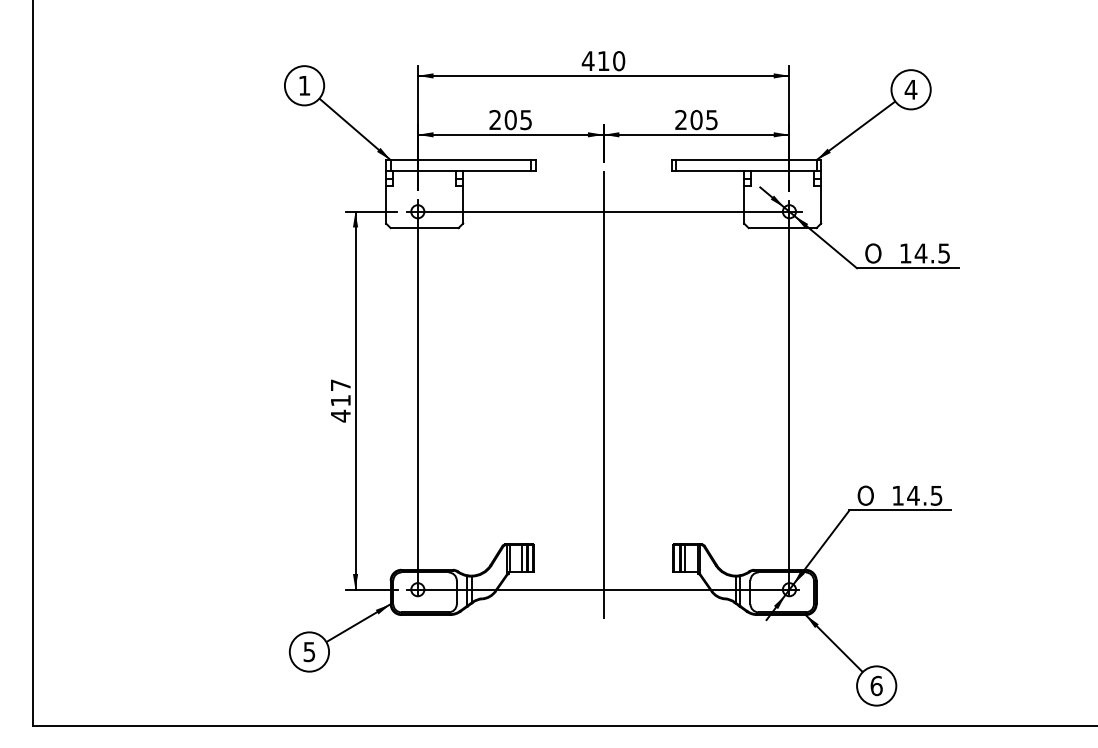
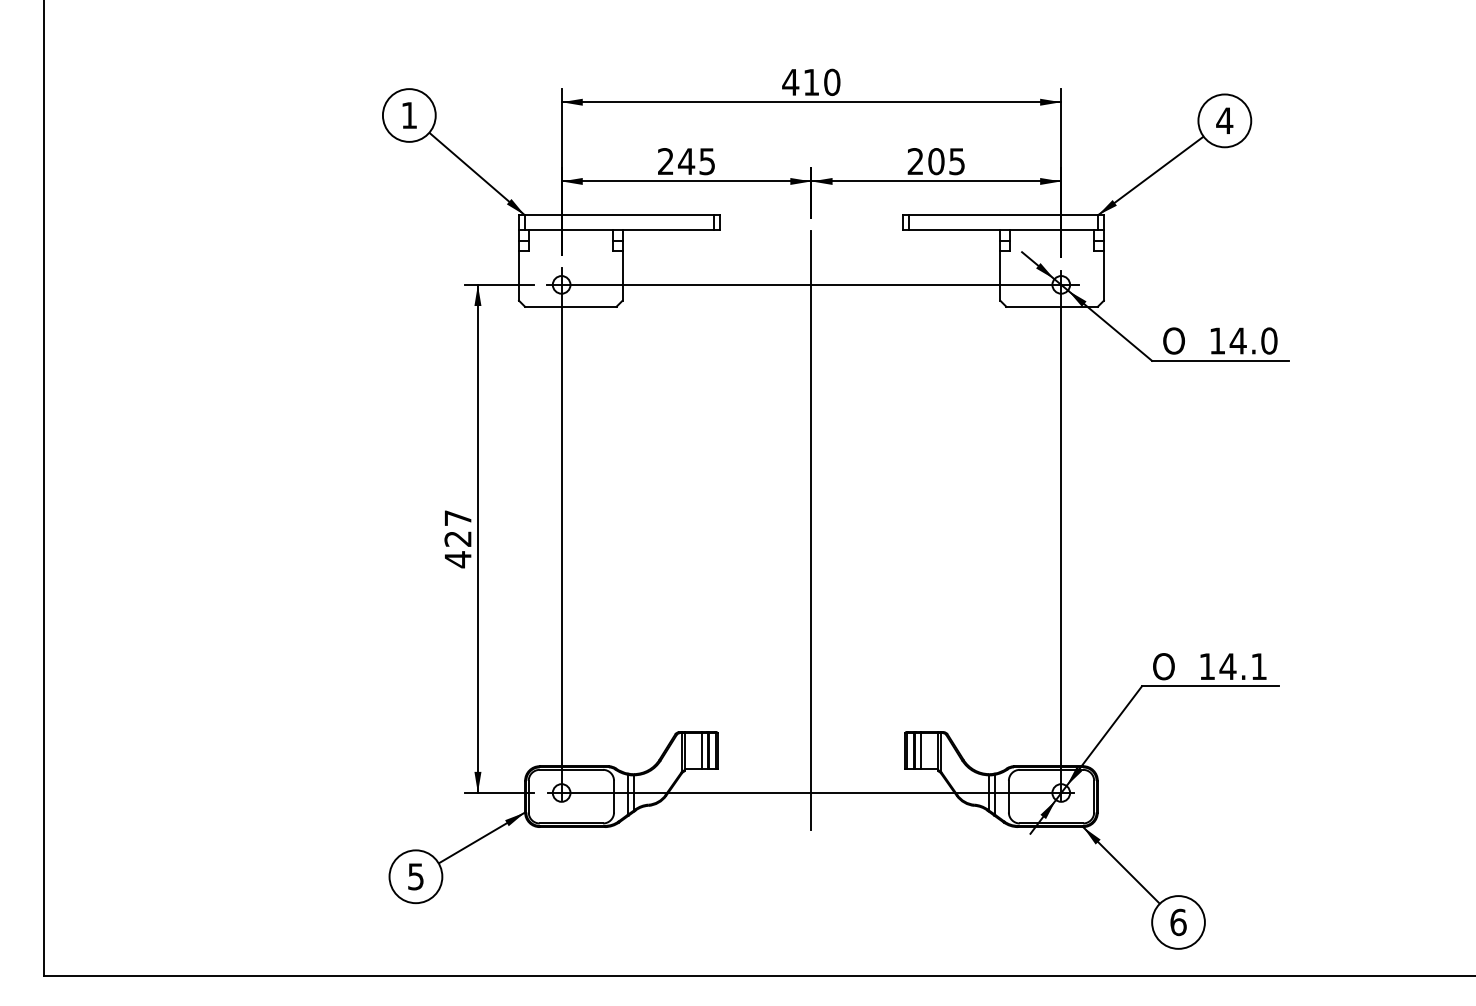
text: (510, 120) -> (686, 162), 205 -> 245
text: (944, 253) -> (1269, 340), 14.5 -> 14.0
text: (340, 400) -> (457, 538), 417 -> 427
text: (936, 495) -> (1258, 666), 14.5 -> 14.1

